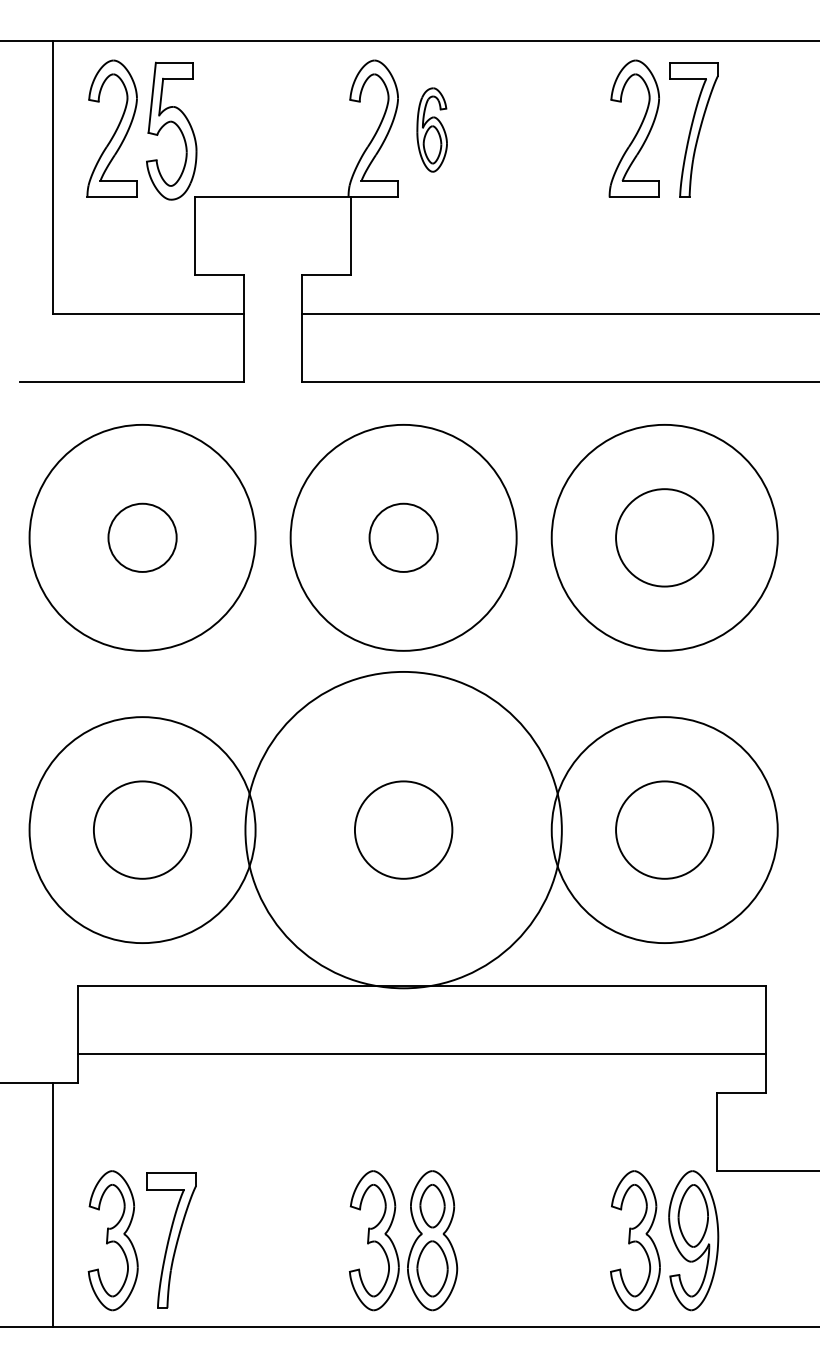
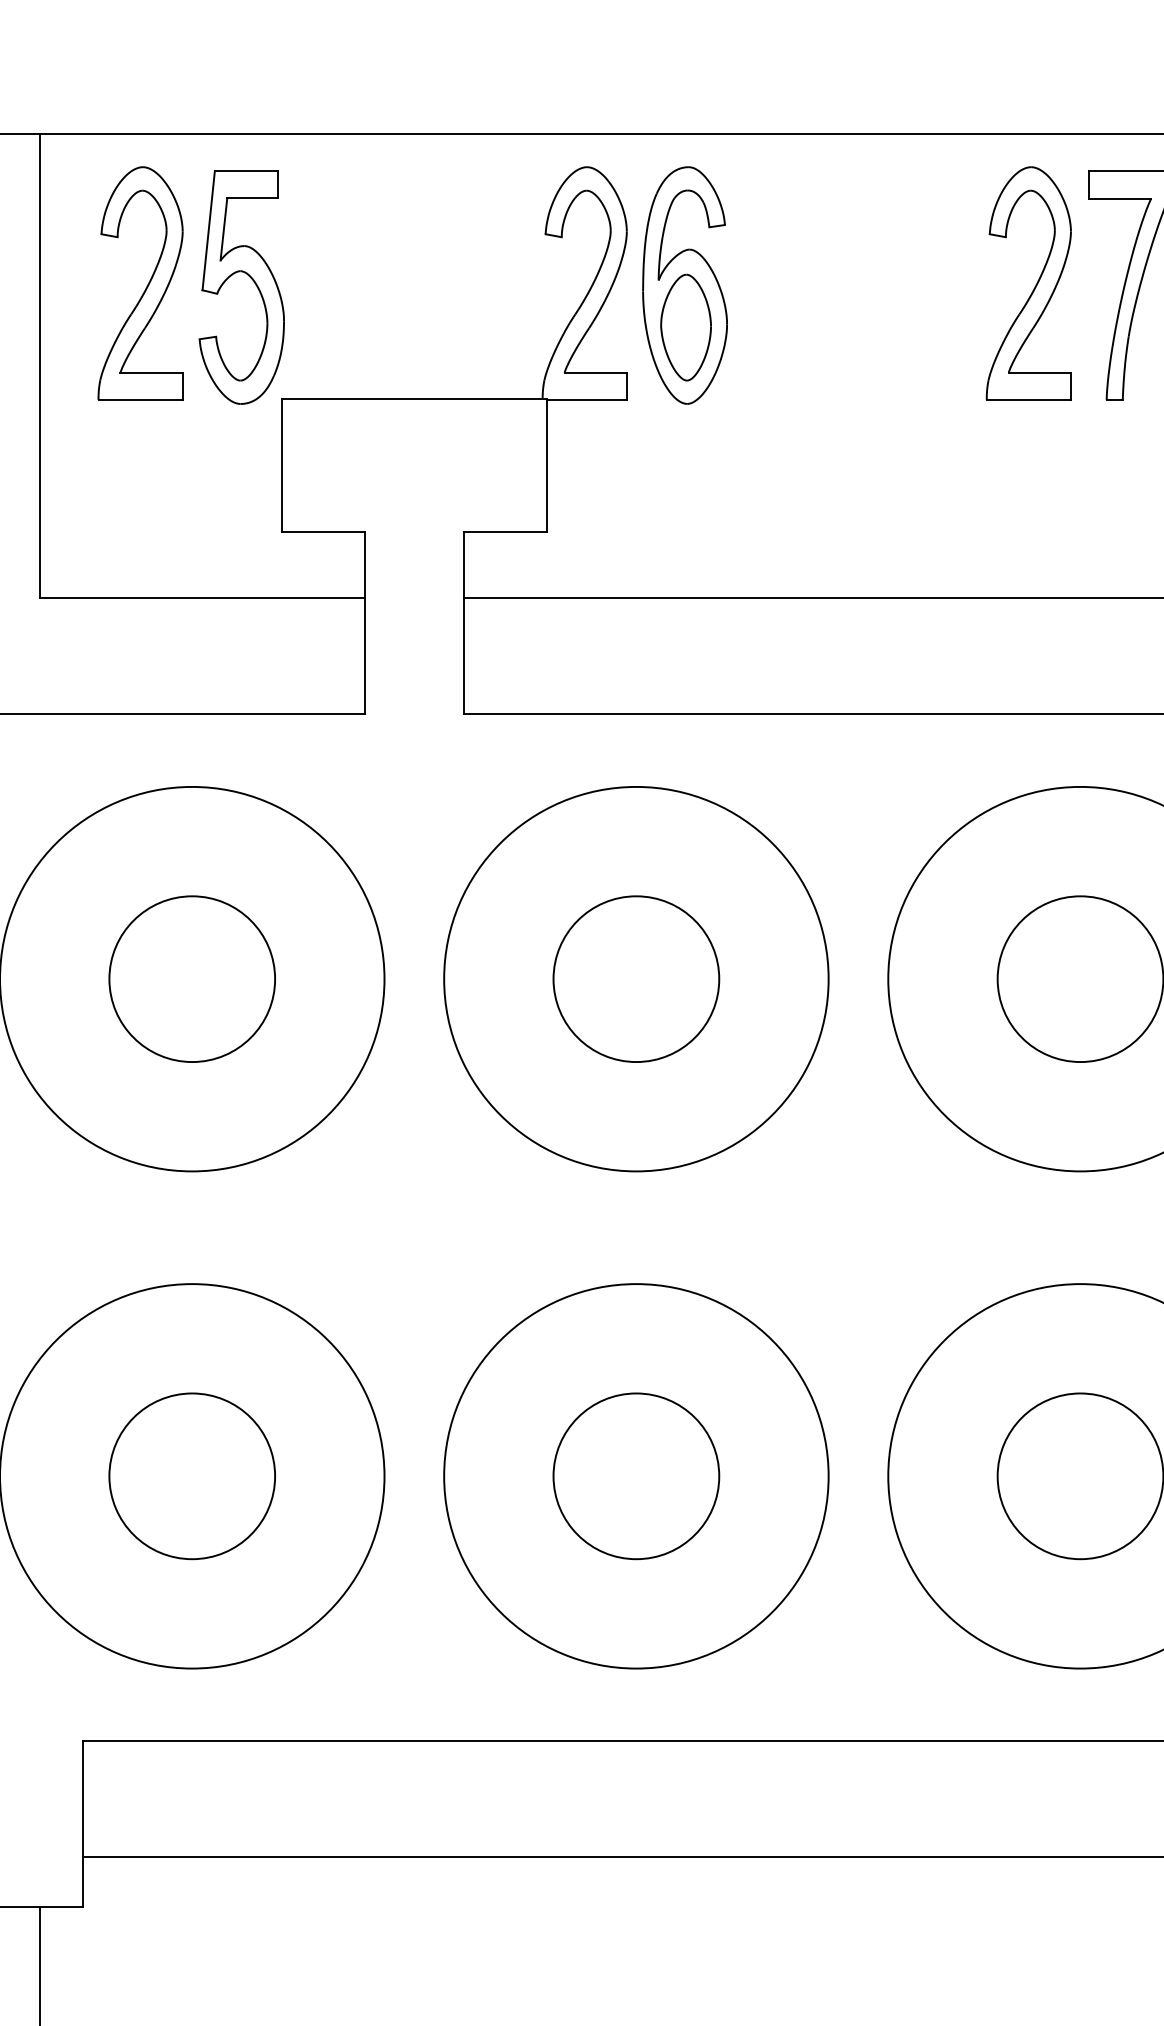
part: (431, 129) -> (683, 284), size x1.67
circle: (142, 537) -> (192, 978), size x1.43
circle: (403, 537) -> (636, 978), size x1.43
circle: (403, 830) -> (636, 1476), size x0.71

